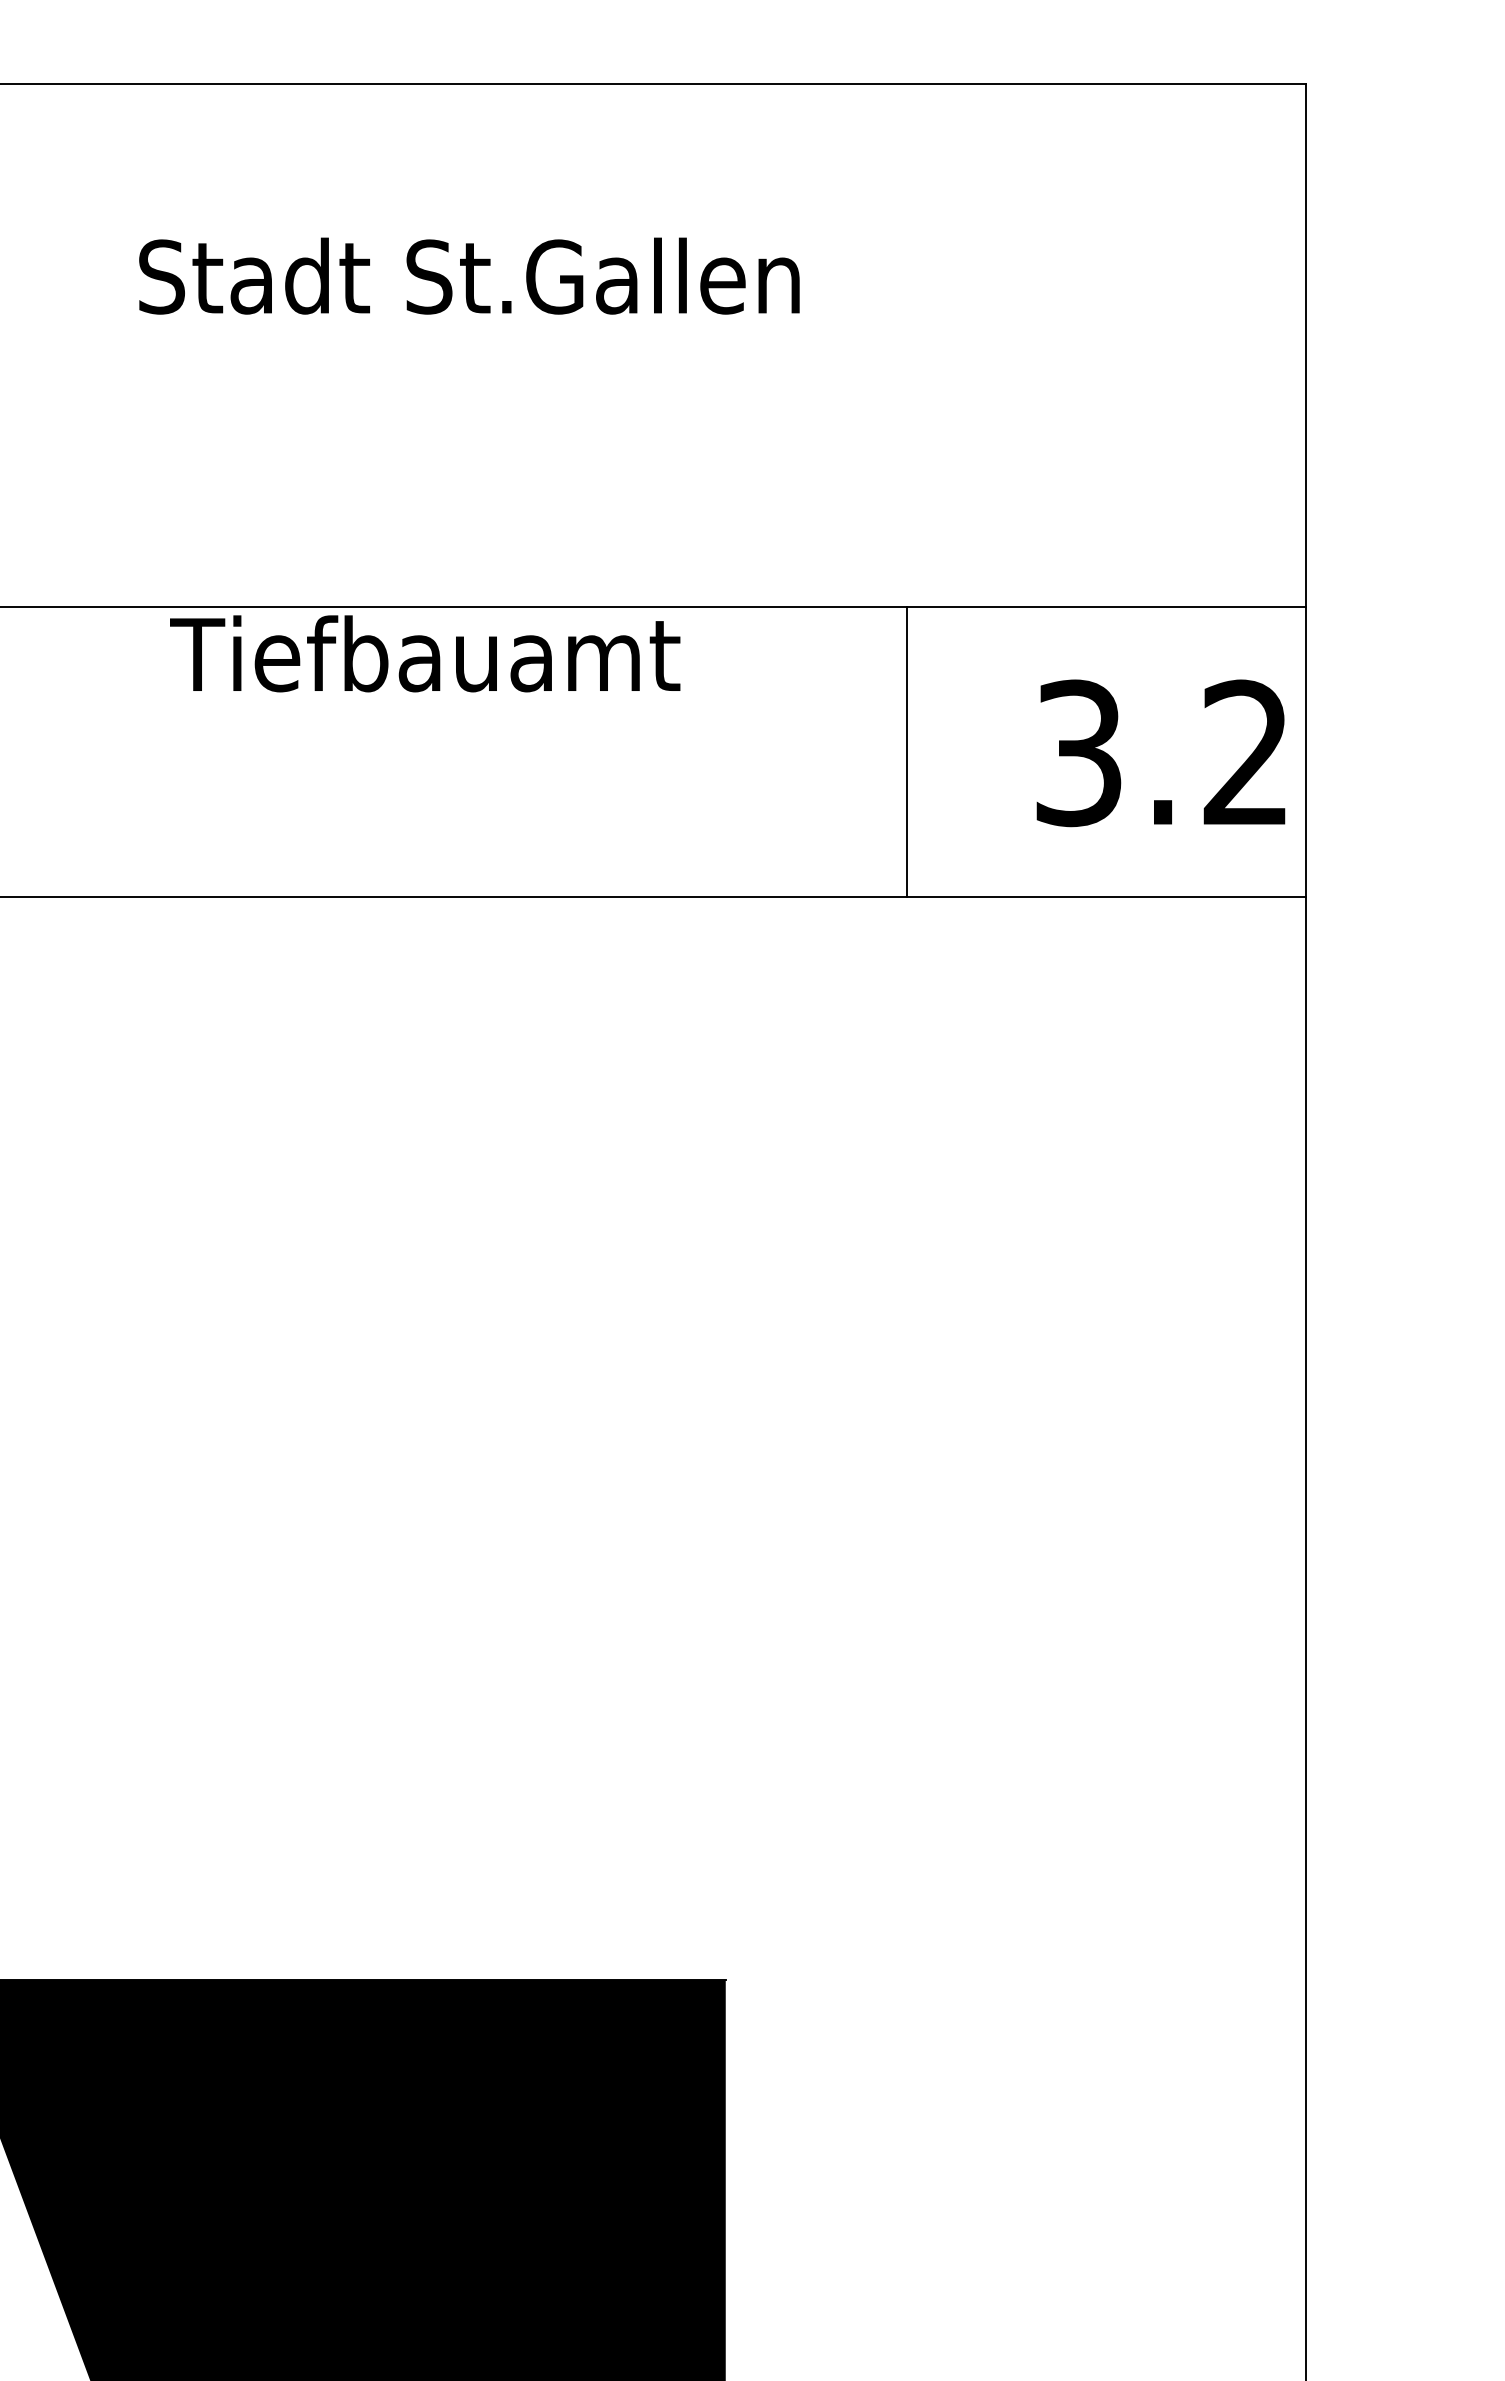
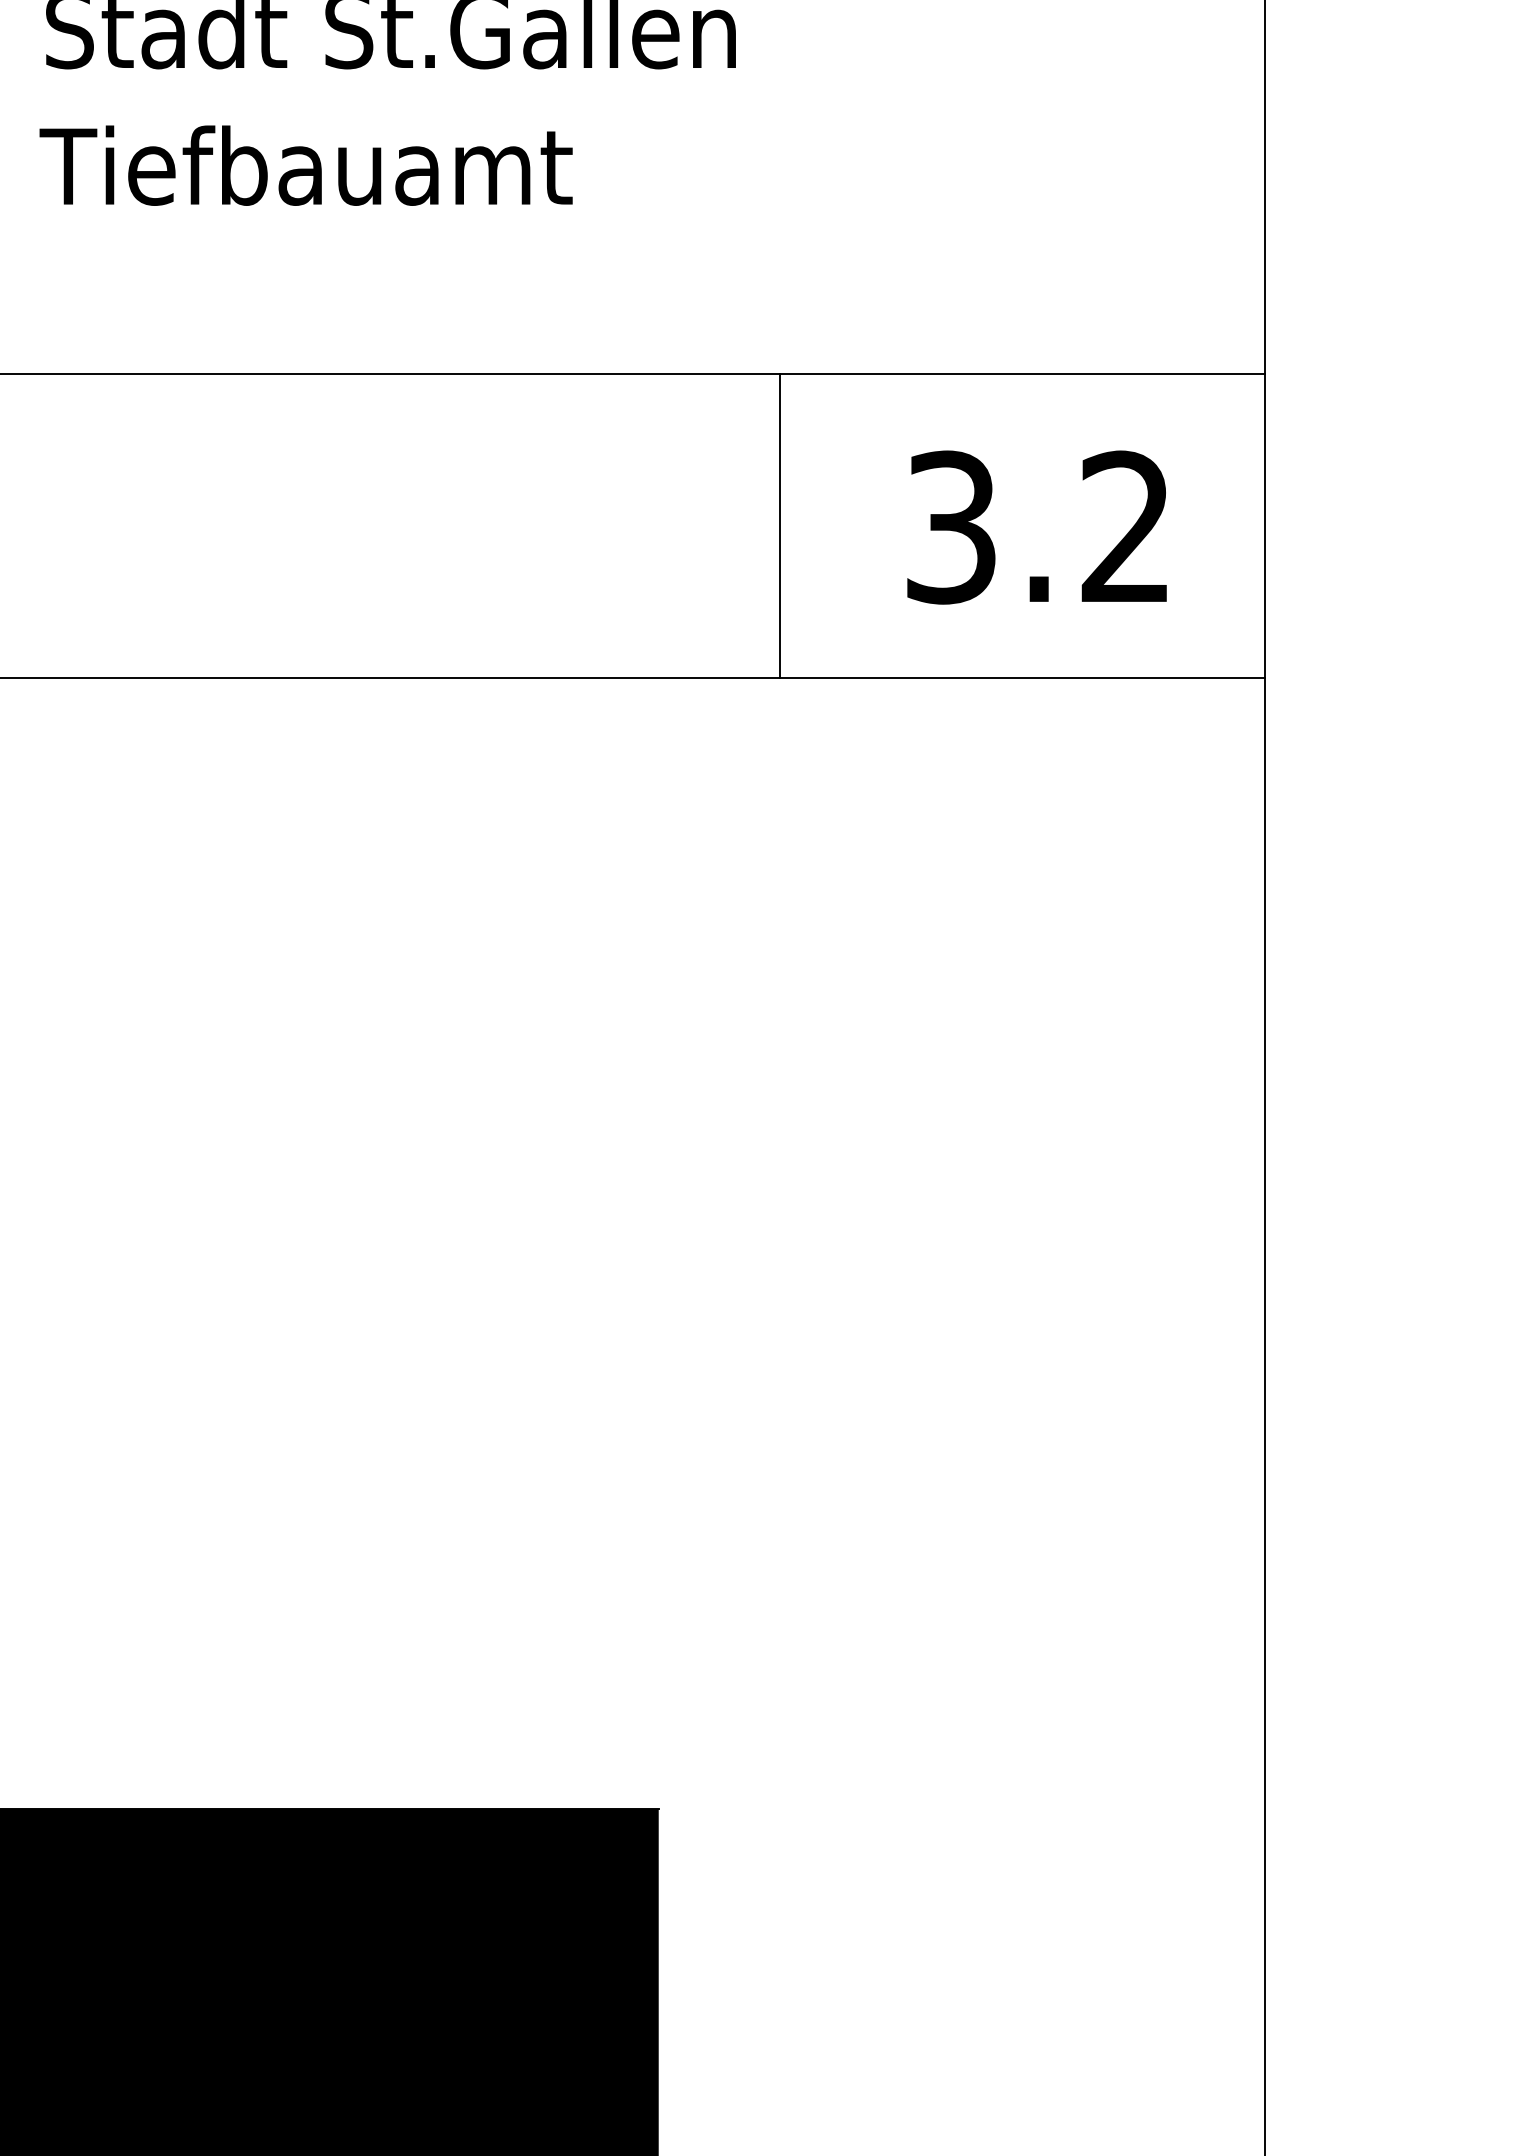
text: (425, 653) -> (306, 165), moved
line: (906, 751) -> (779, 525), moved
text: (1160, 753) -> (1036, 527), moved

